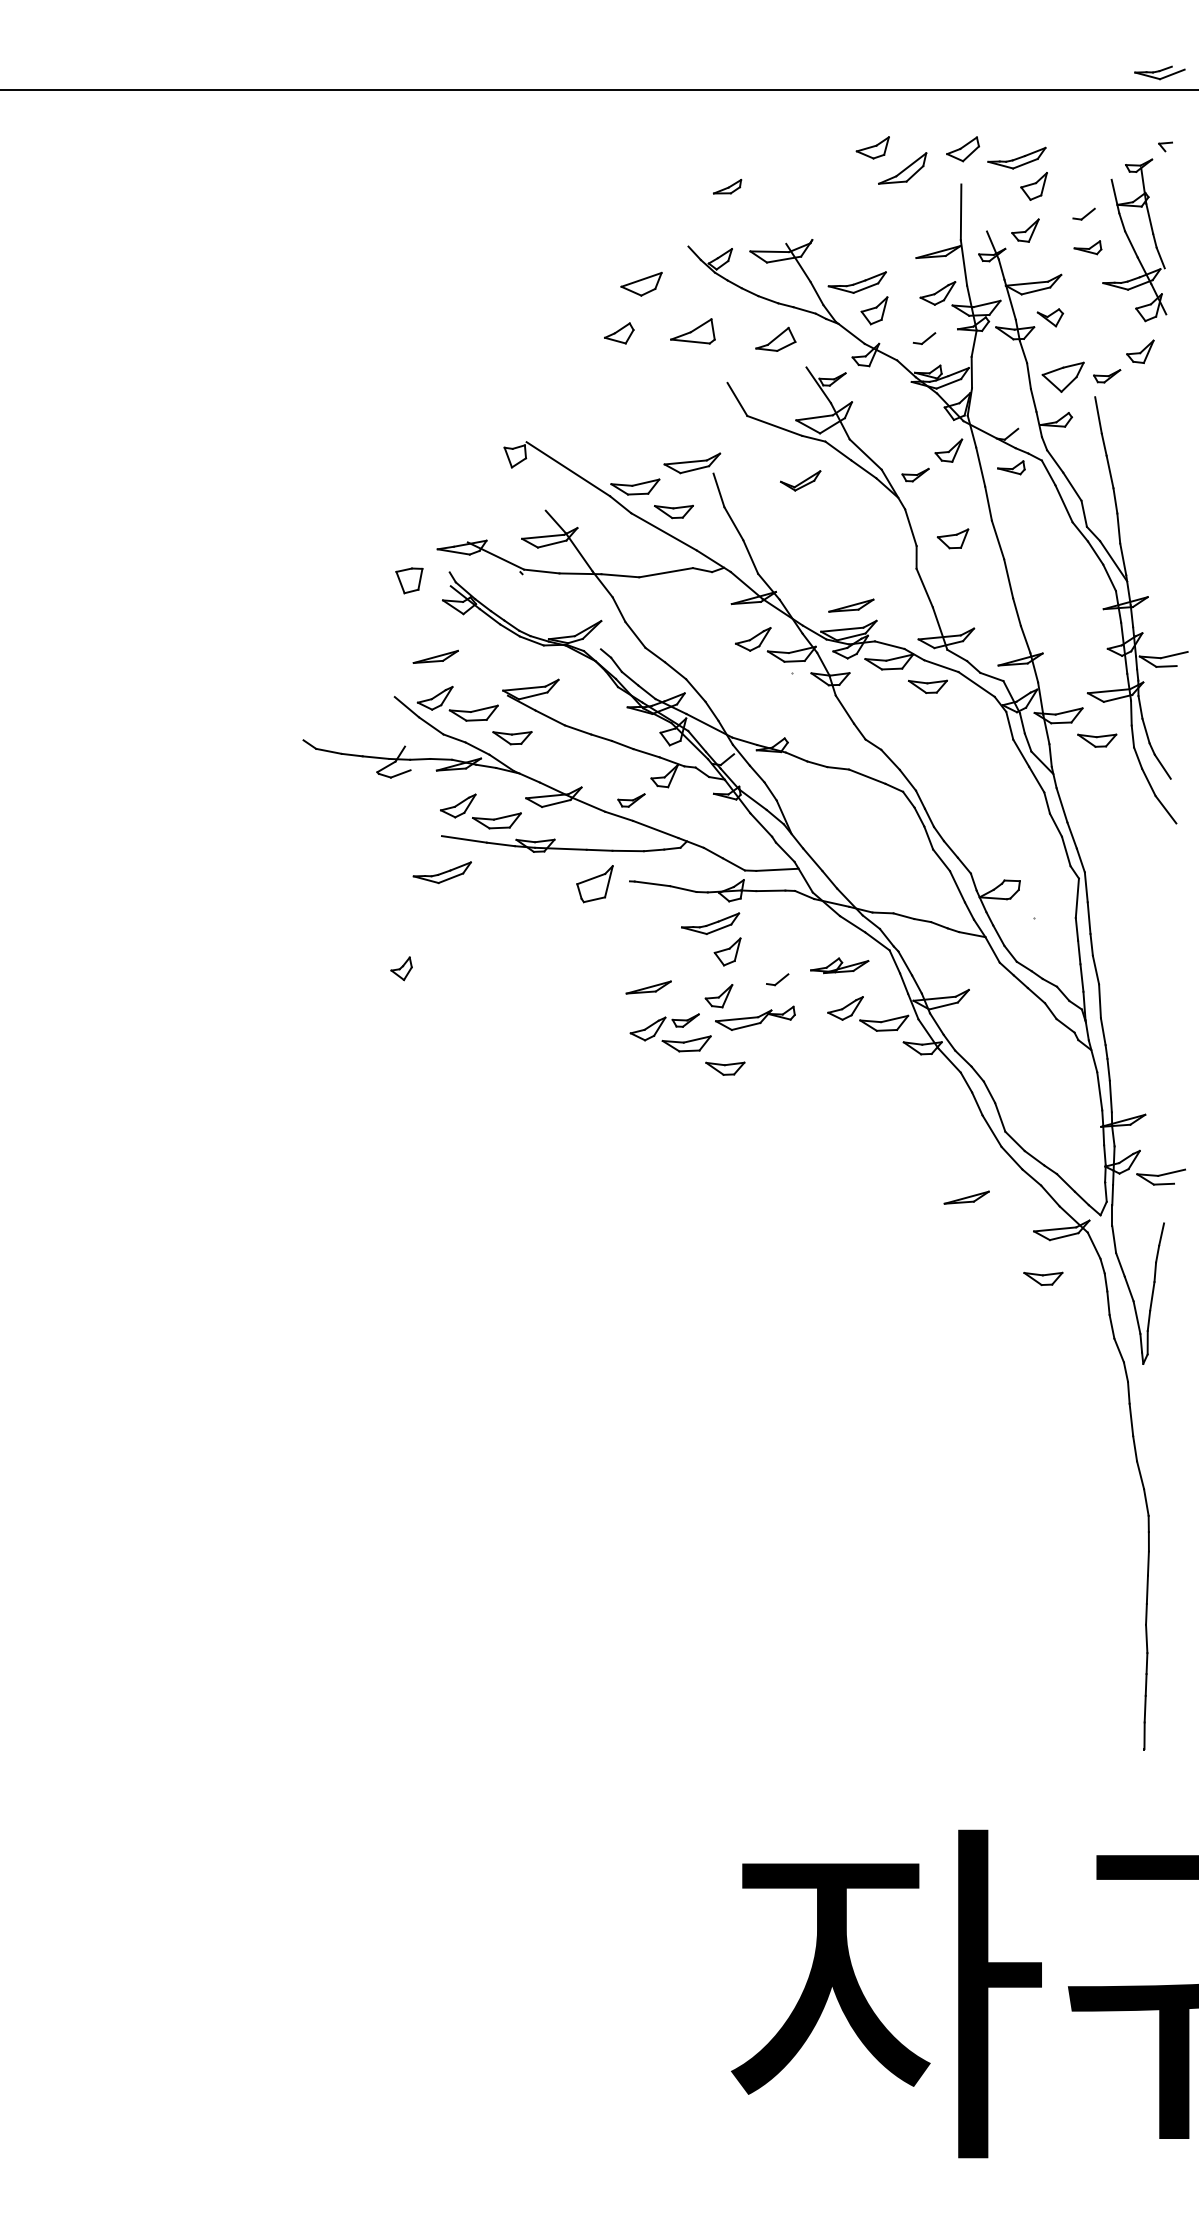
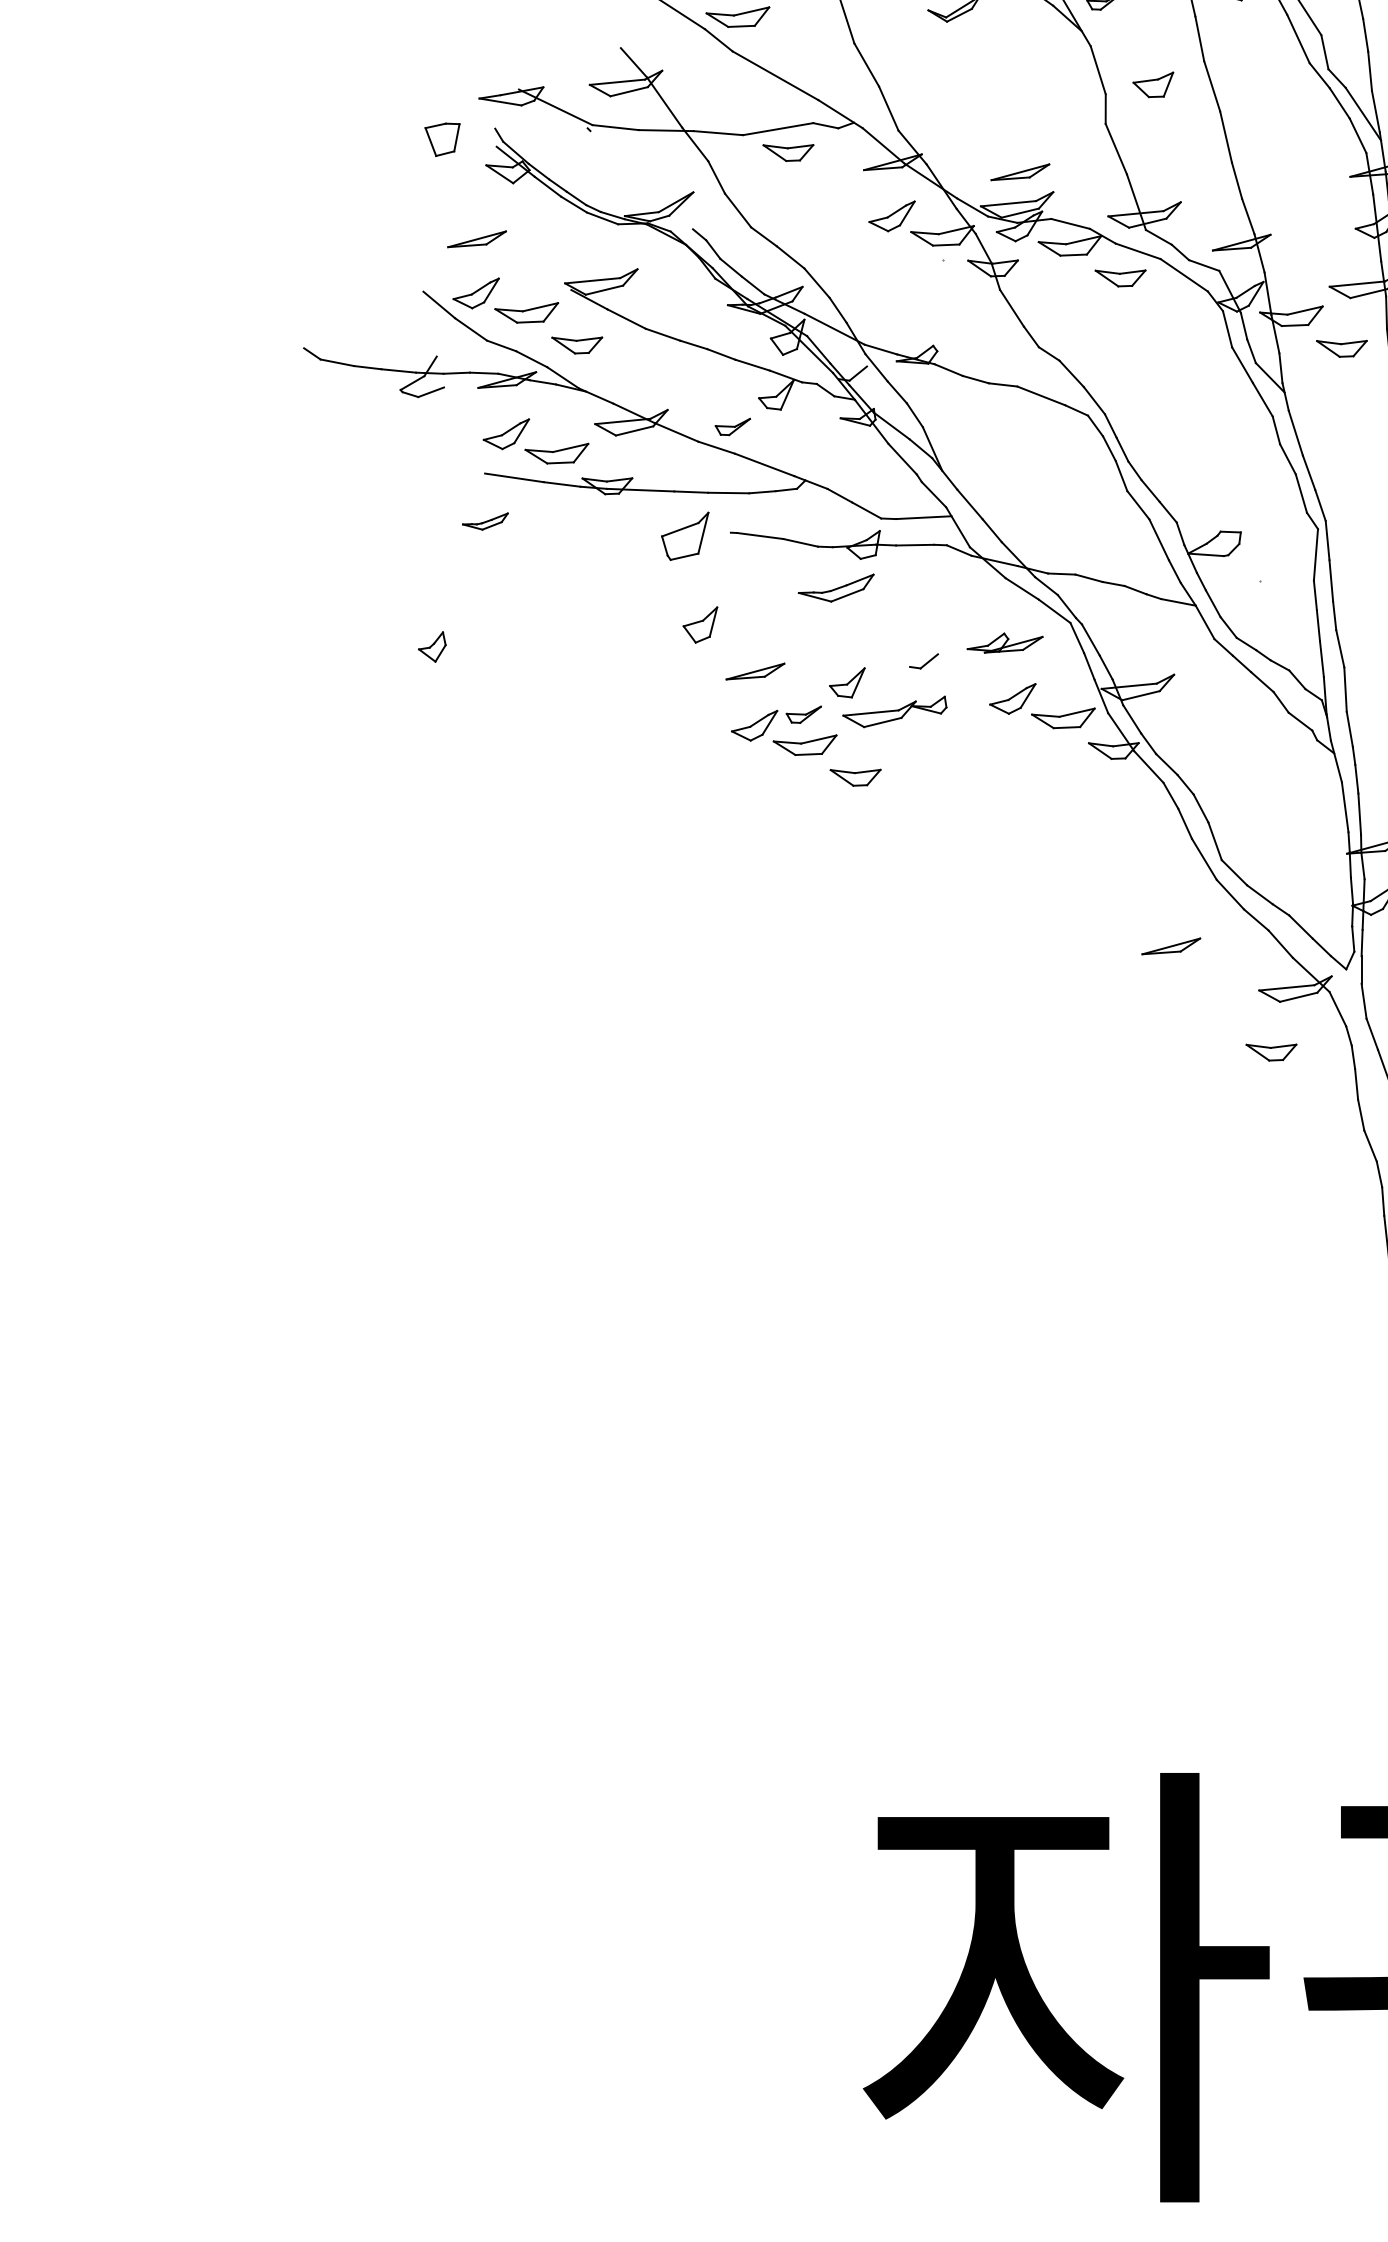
part: (673, 511) -> (787, 152), moved
part: (441, 872) -> (484, 521), size x0.6
part: (727, 951) -> (700, 624), moved

